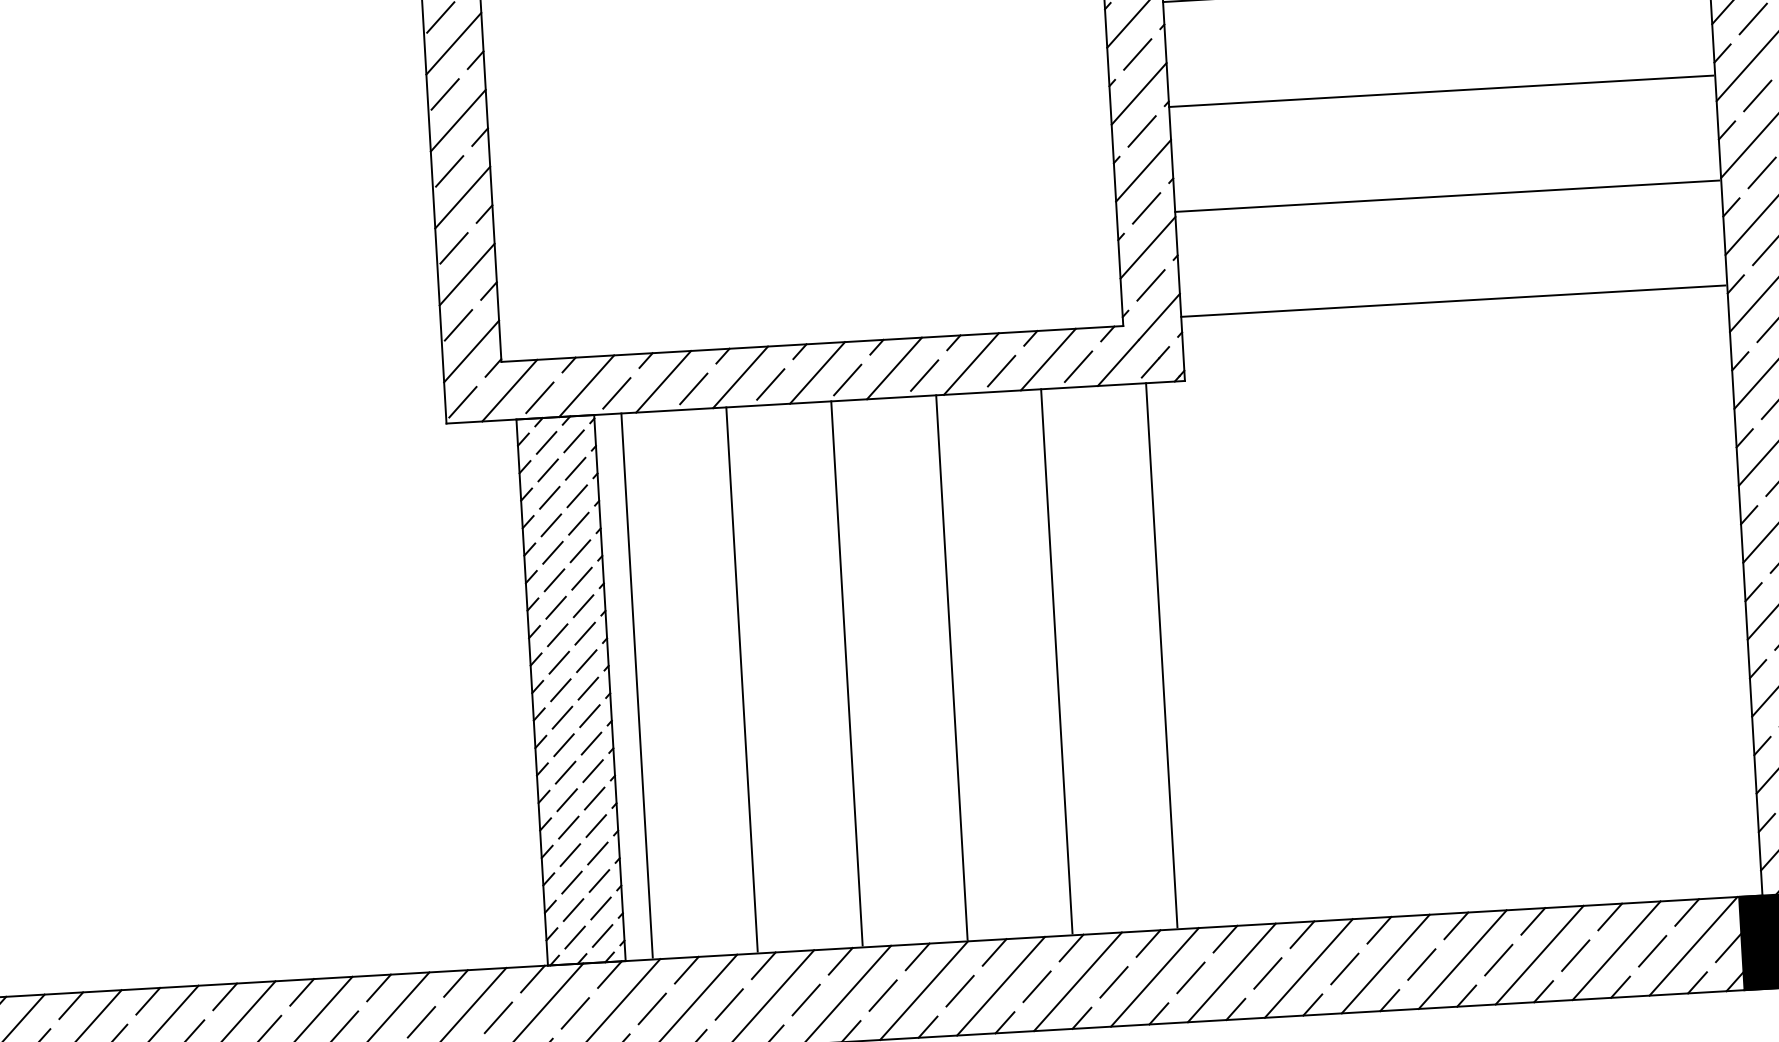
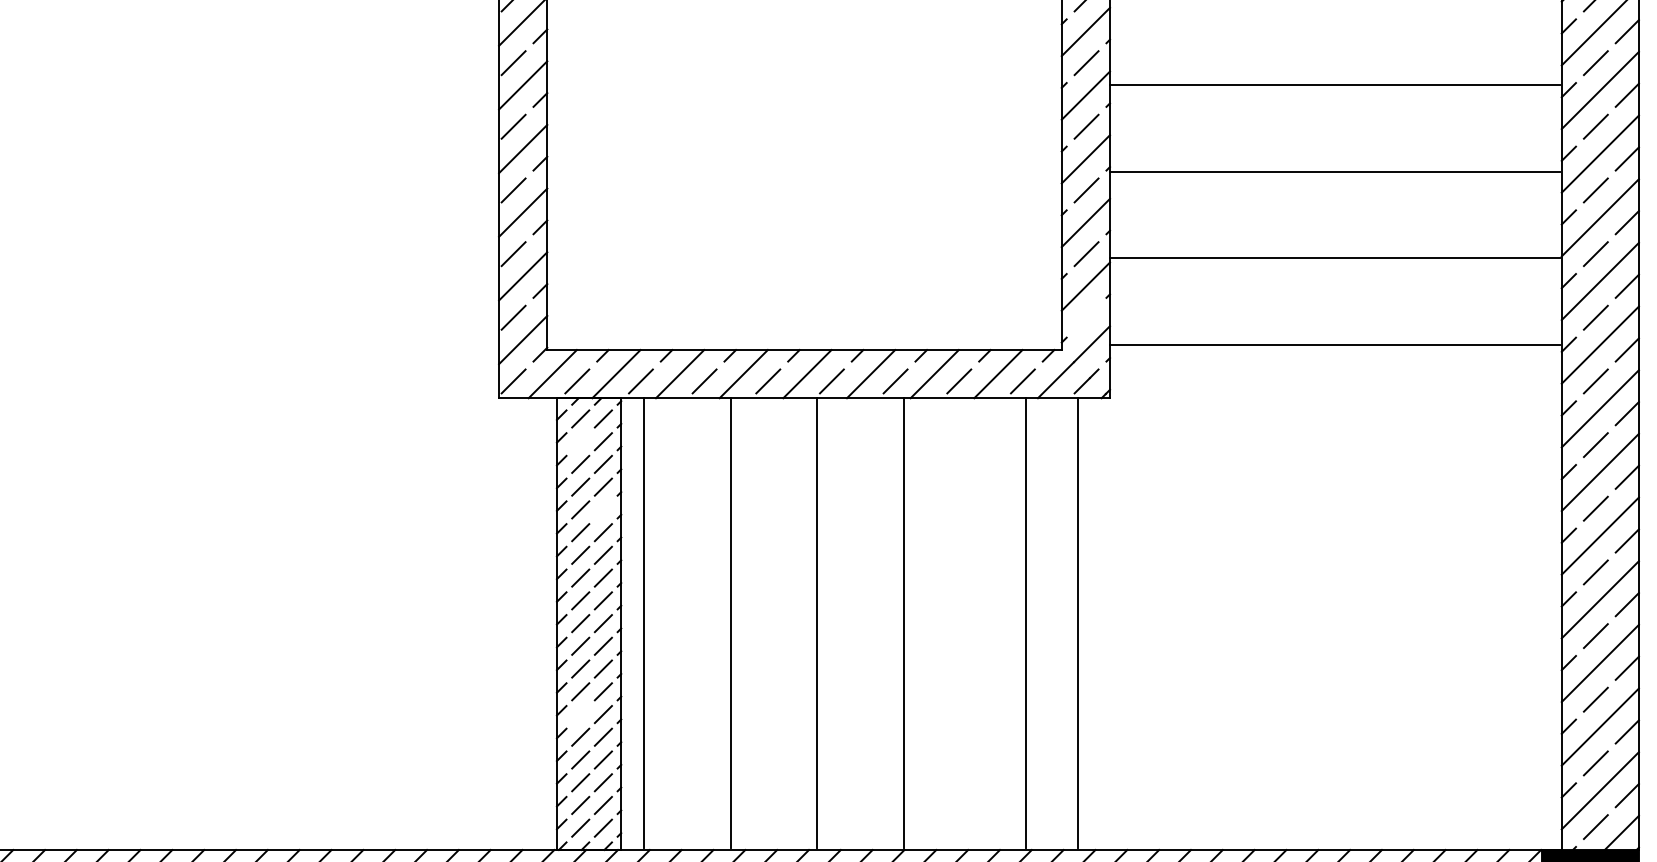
line: (1150, 285) -> (1086, 317), removed
line: (547, 470) -> (580, 441), removed
line: (579, 550) -> (602, 509), removed
line: (1057, 661) -> (1026, 623), moved
line: (566, 800) -> (580, 714), removed

